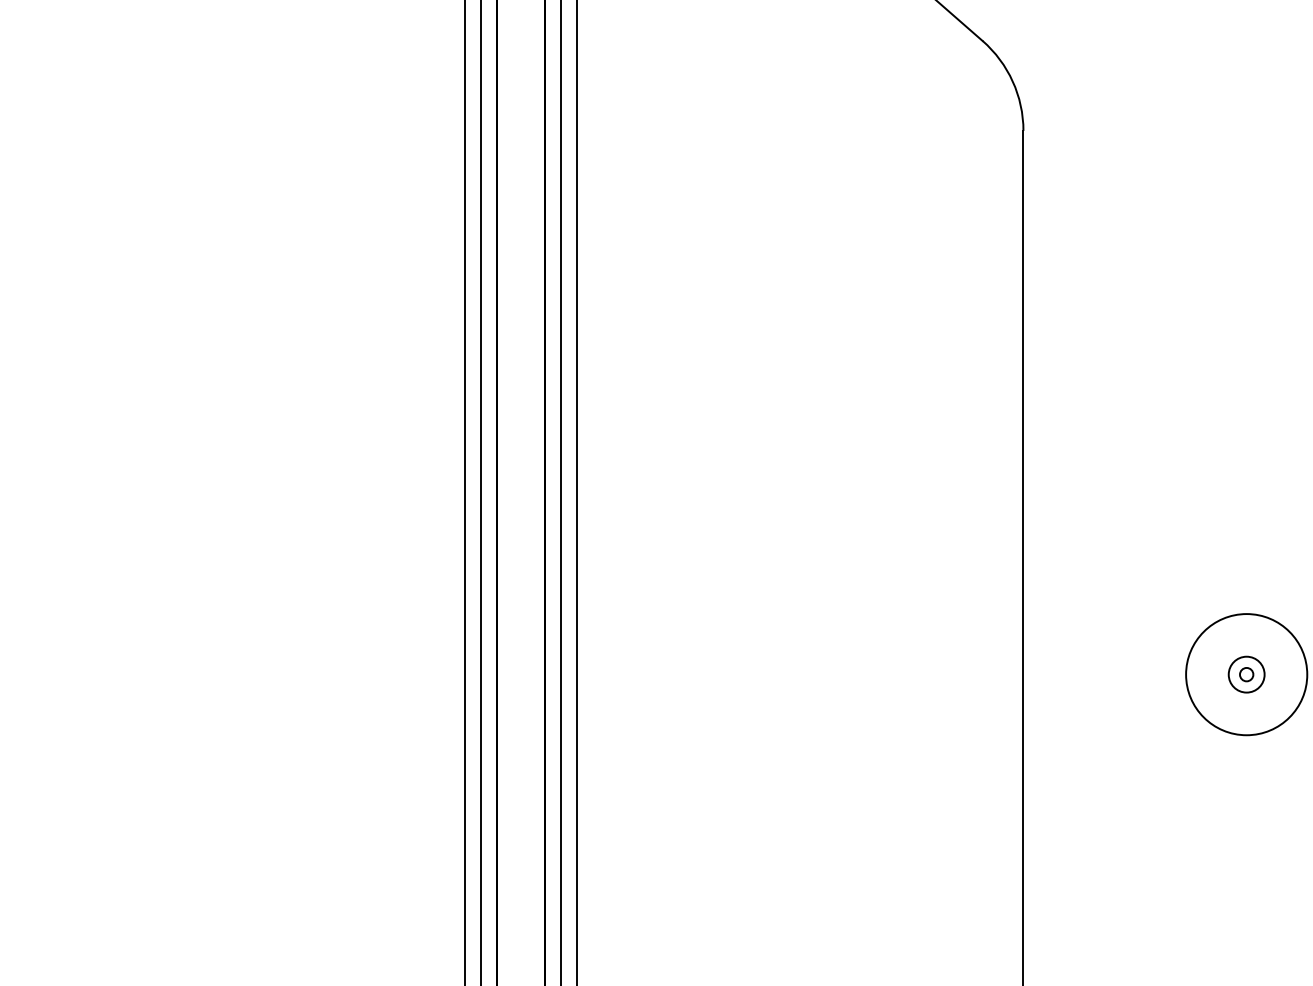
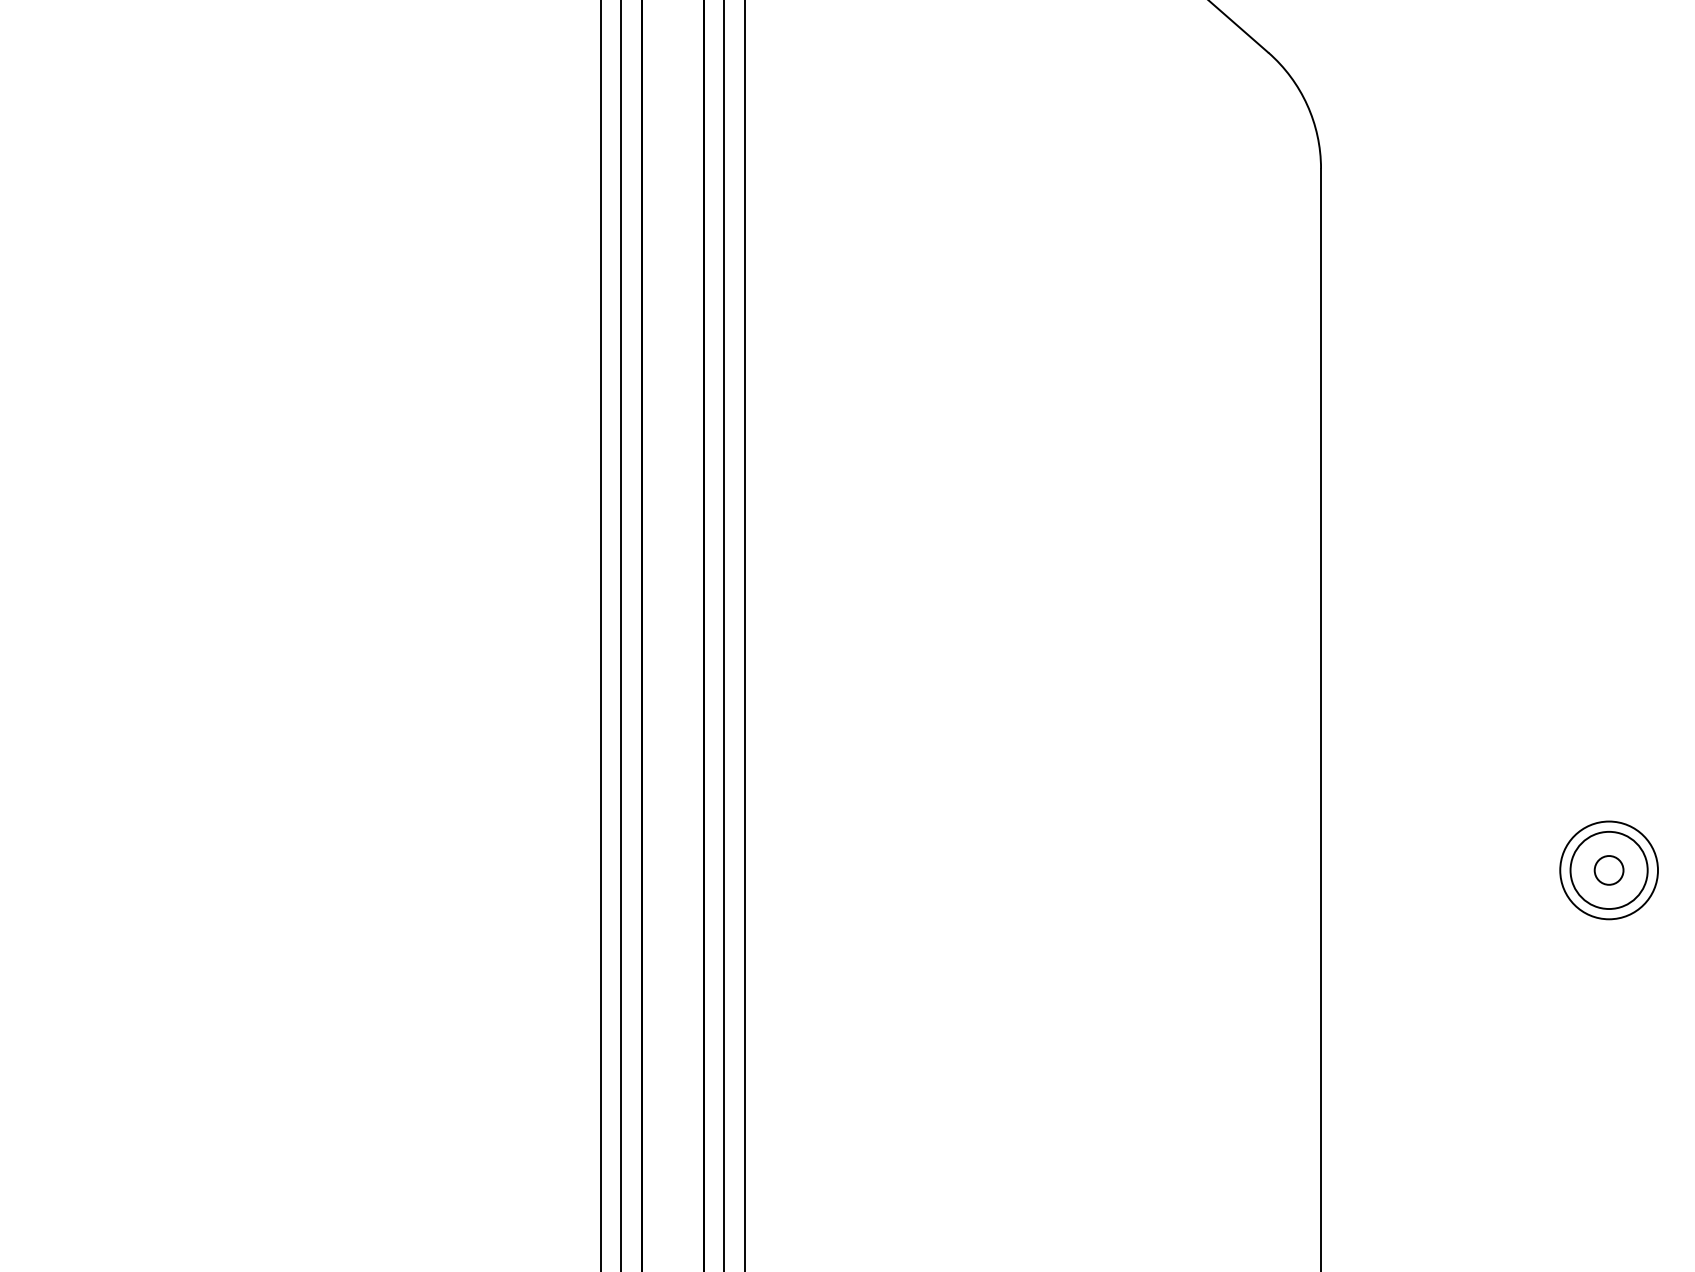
circle: (1246, 674) -> (1608, 870), size x0.62
circle: (1246, 674) -> (1608, 870), size x1.67
circle: (1246, 674) -> (1608, 870), size x1.67

